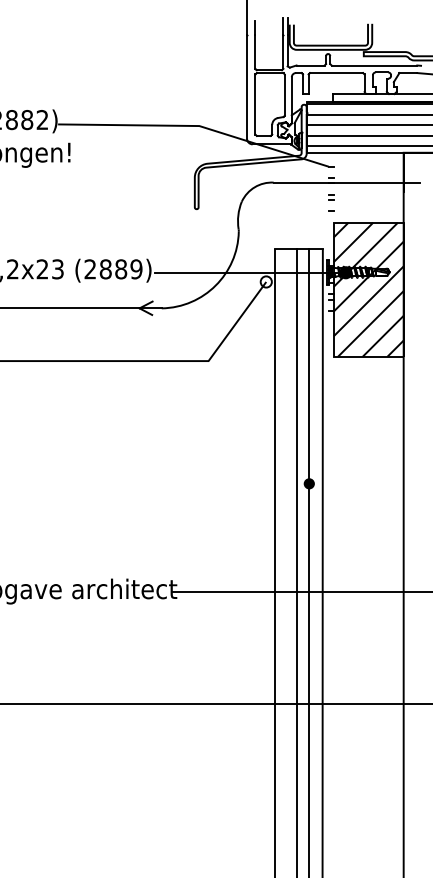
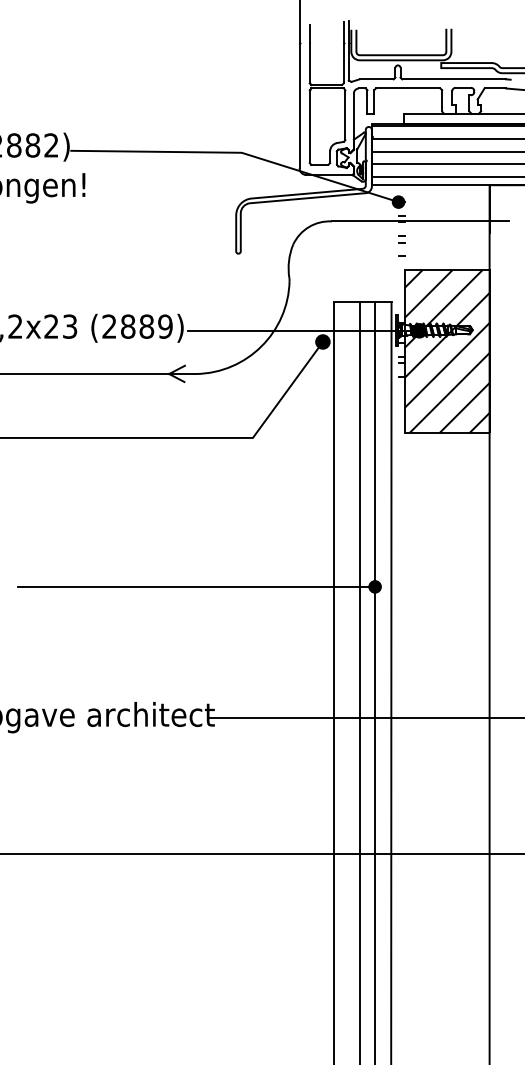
fill: (328, 166) -> (398, 201), added
fill: (265, 281) -> (322, 341), added
line: (162, 483) -> (196, 586), added

